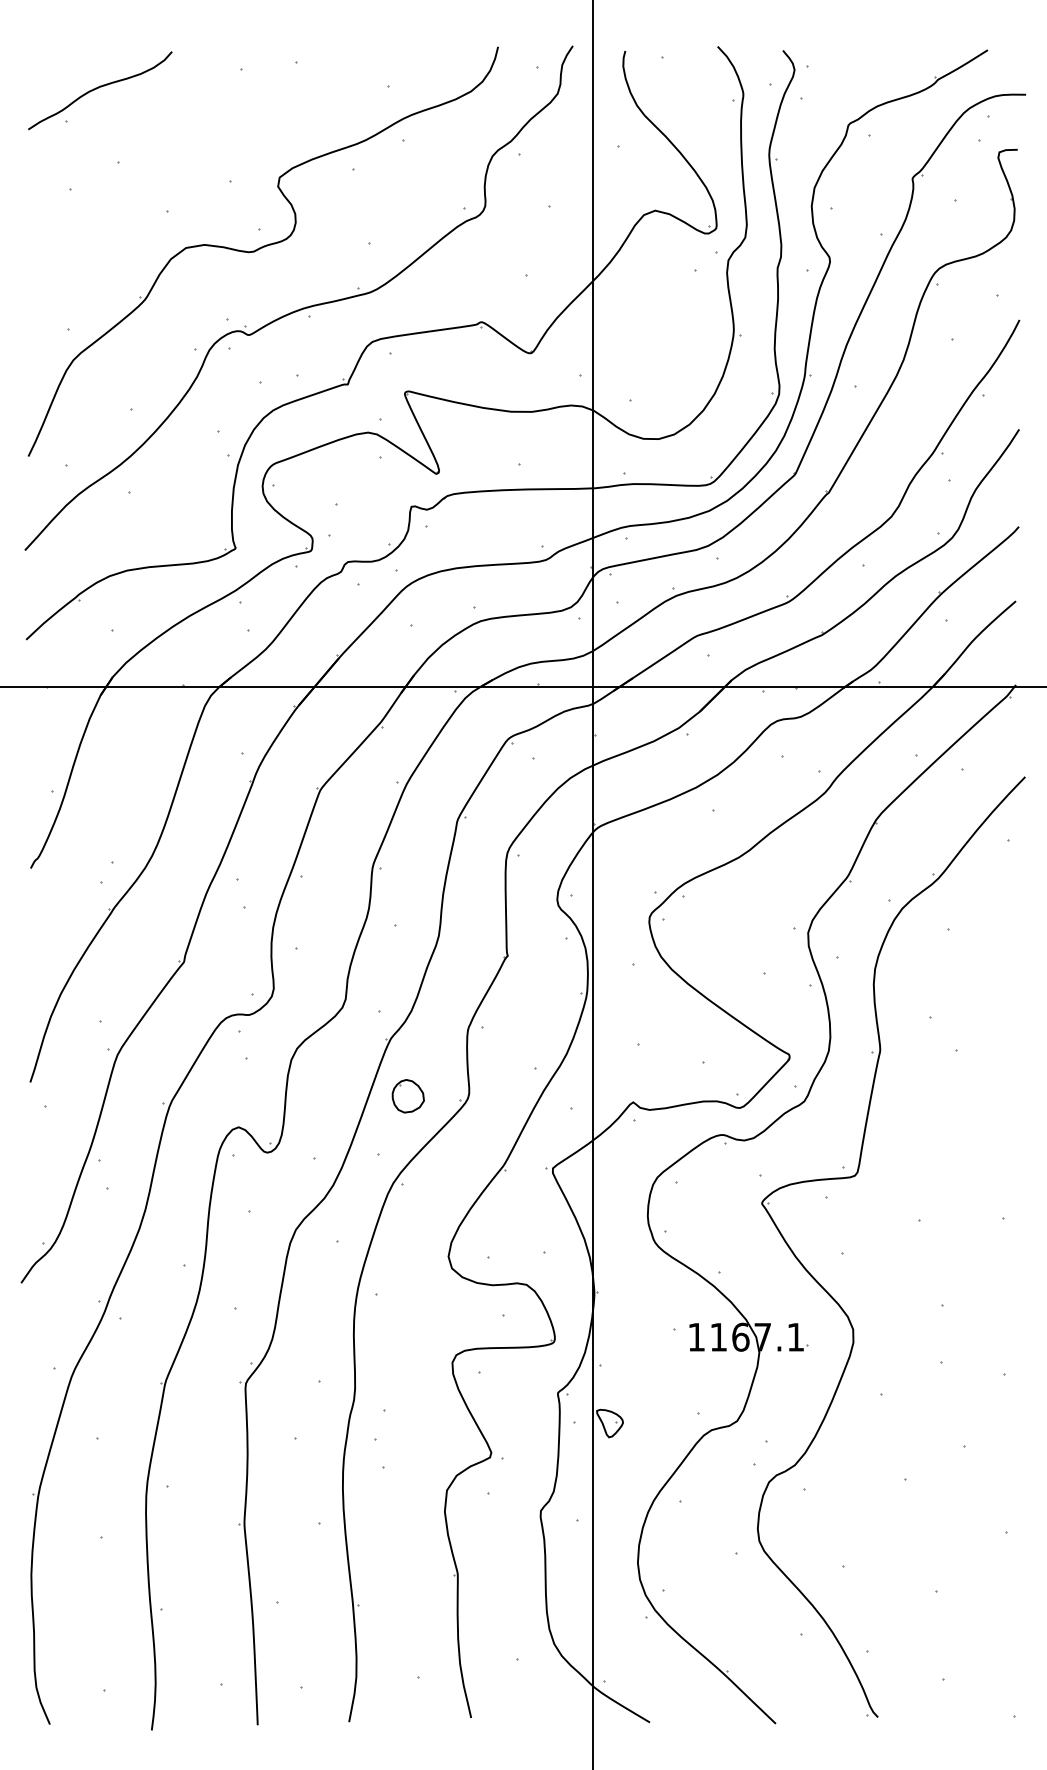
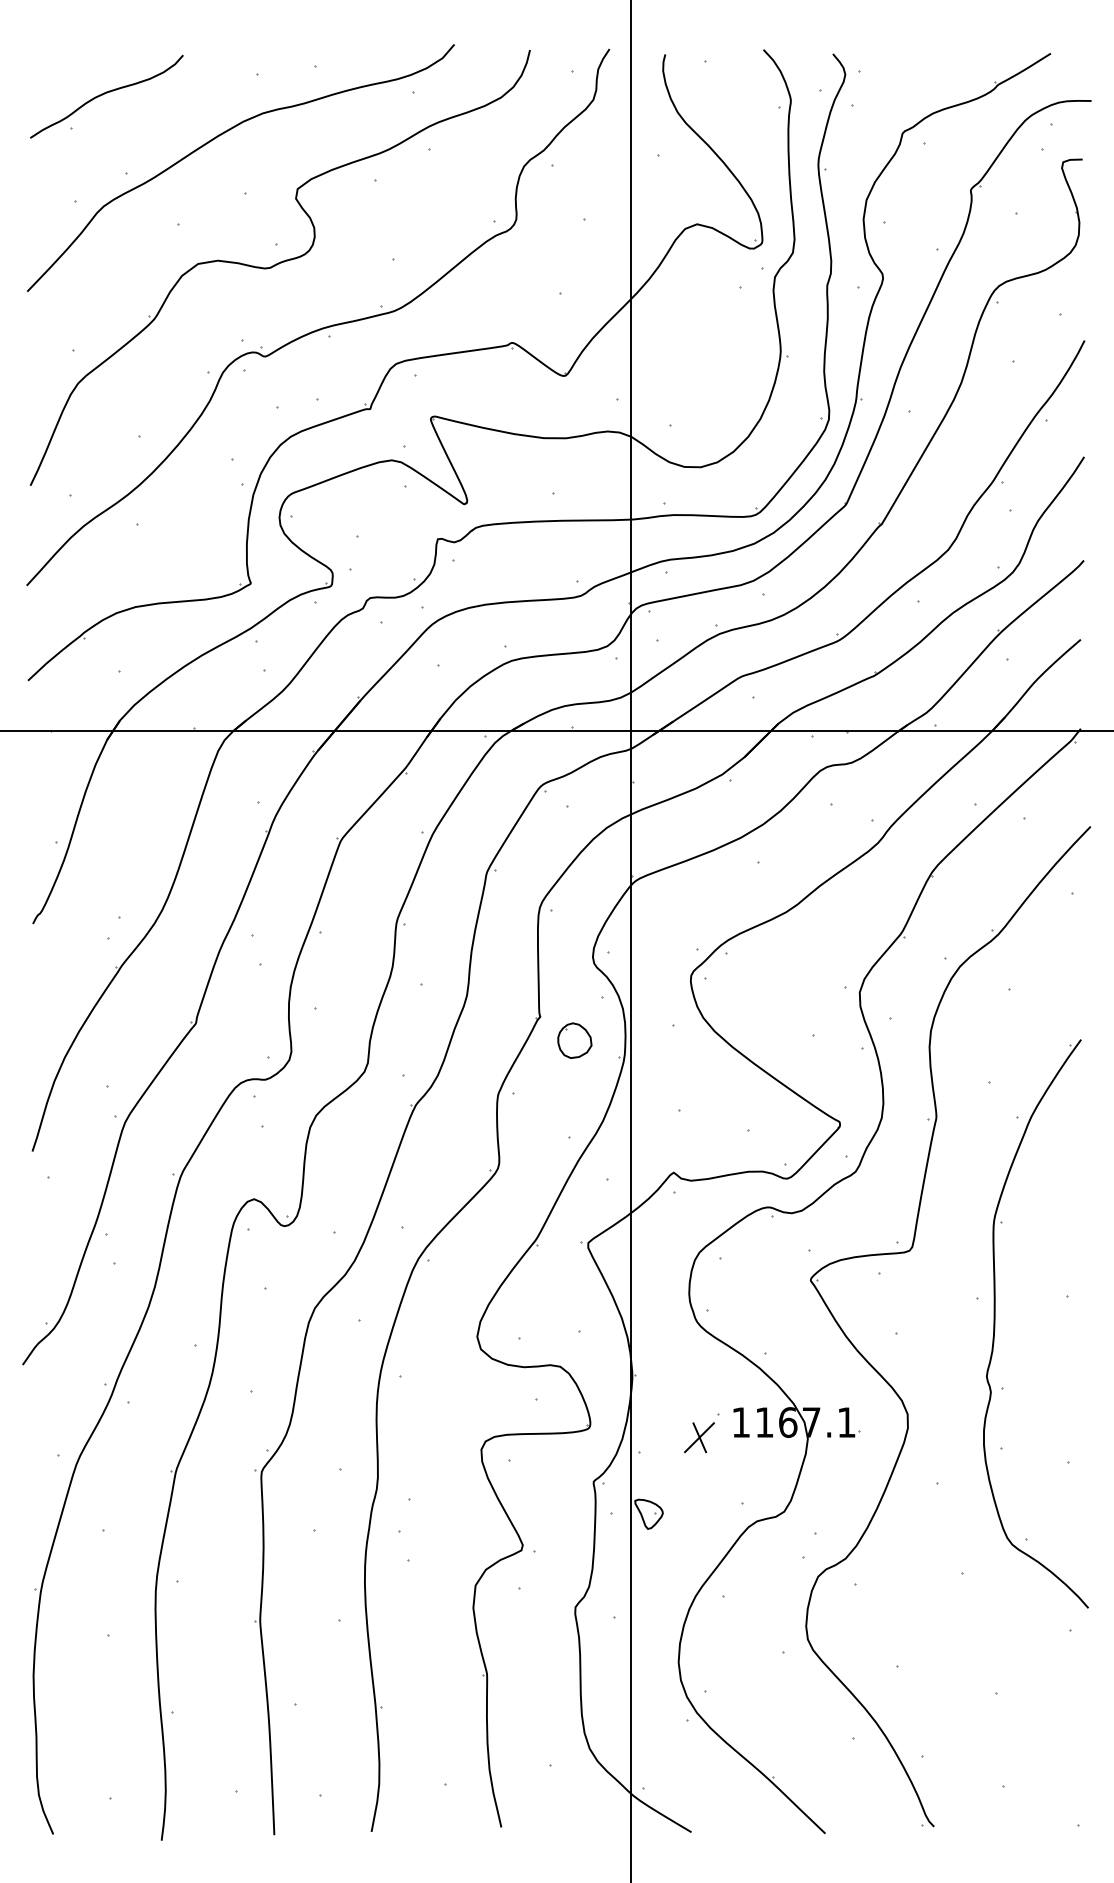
curve: (211, 125) -> (225, 133), added
part: (407, 1096) -> (574, 1040), moved
part: (935, 1244) -> (995, 1323), added
part: (656, 1351) -> (698, 1437), added

